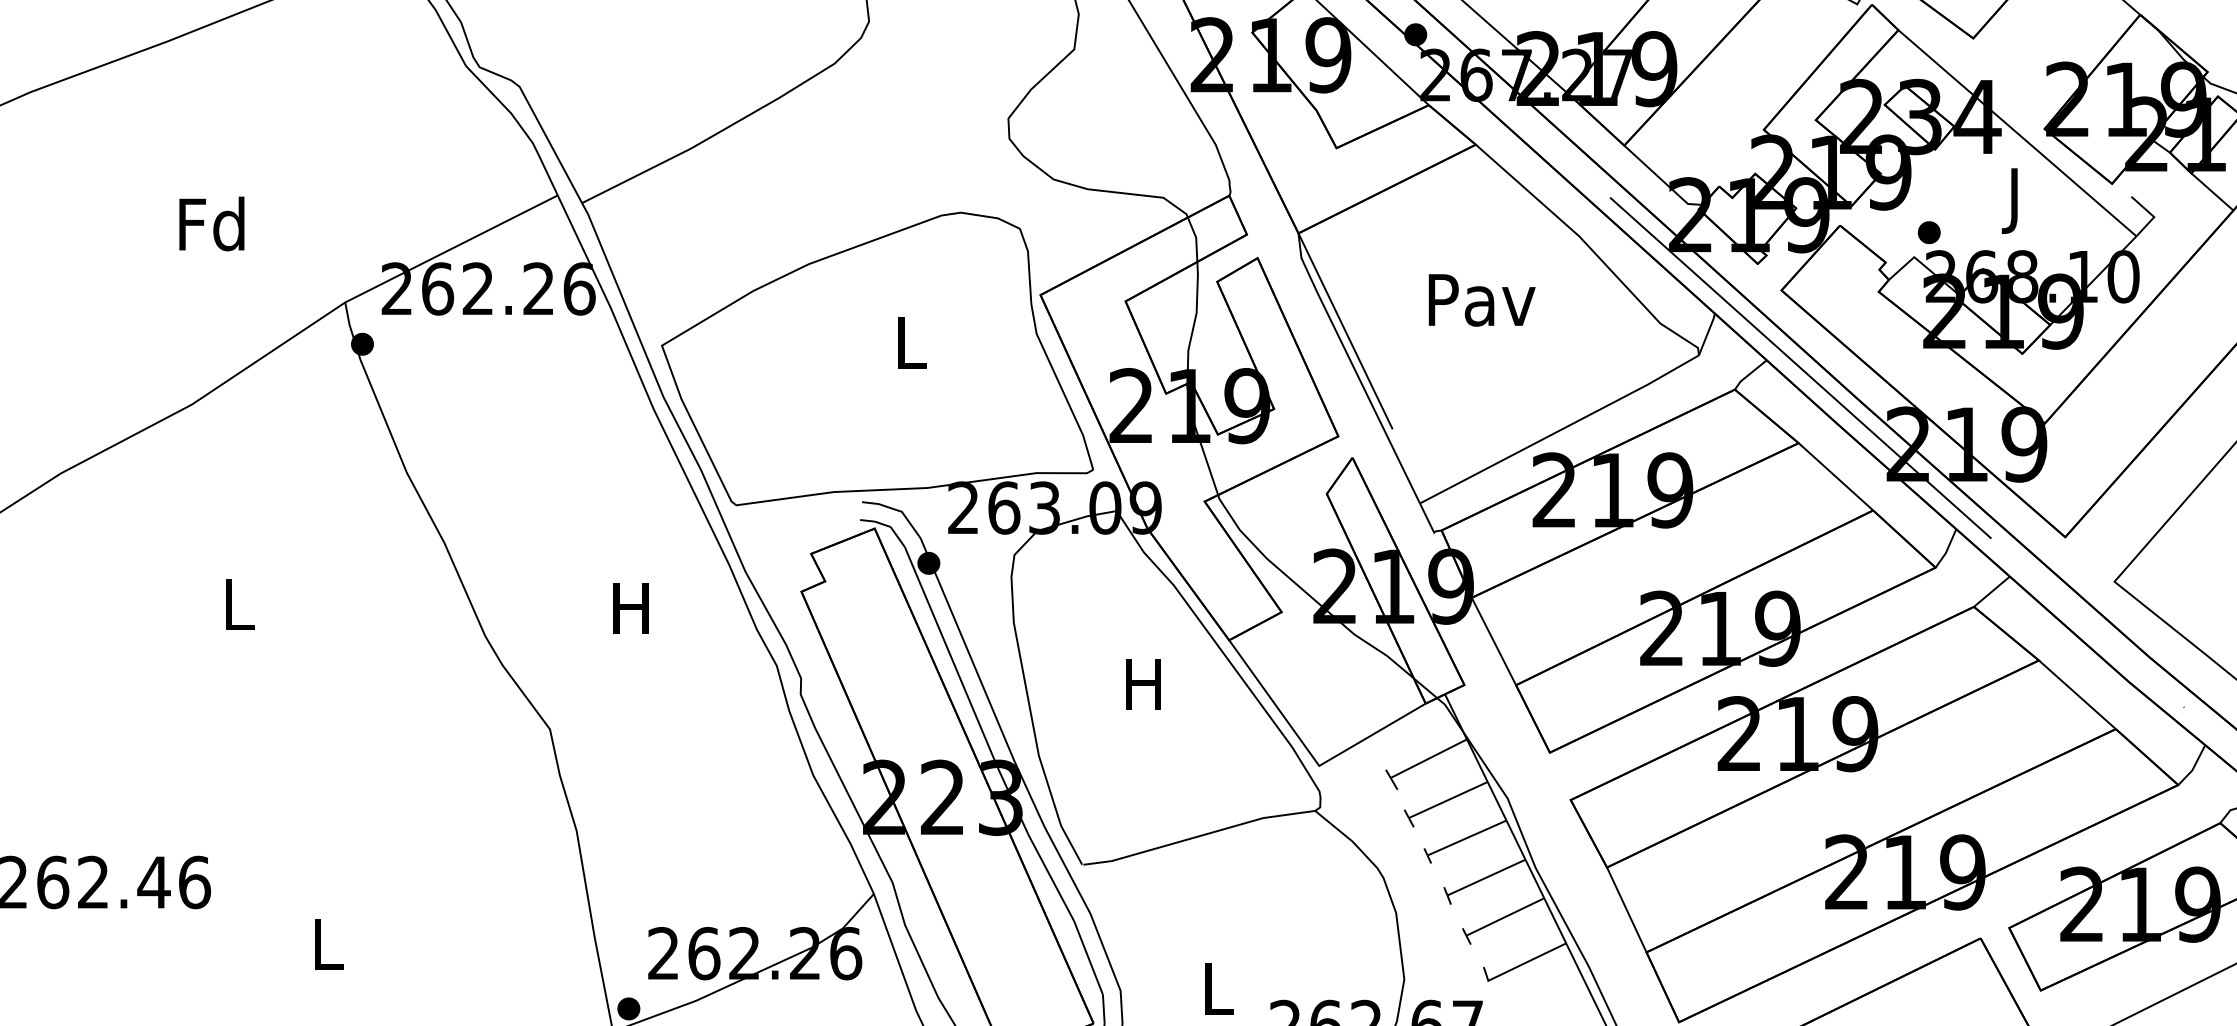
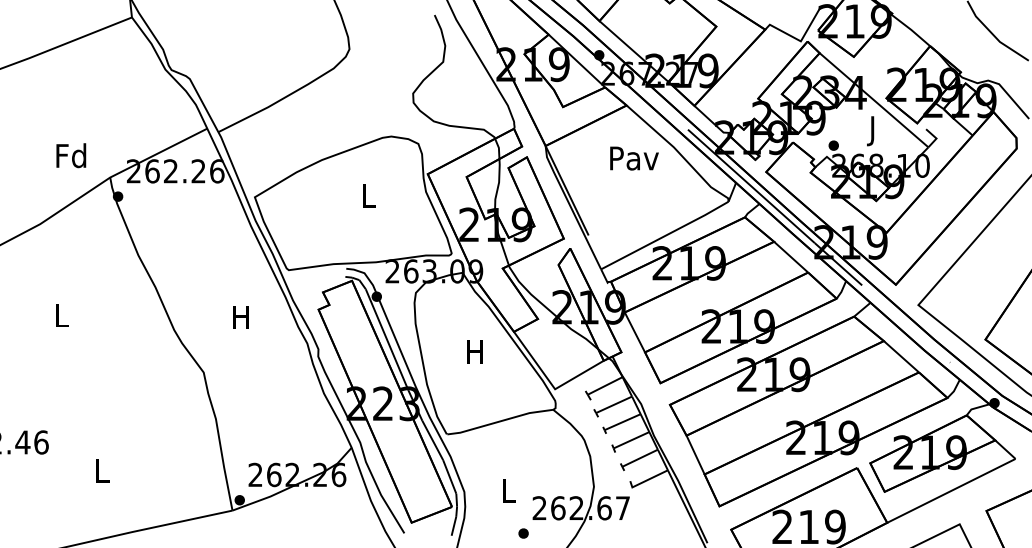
text: (212, 223) -> (71, 155), moved
text: (1482, 300) -> (634, 158), moved

